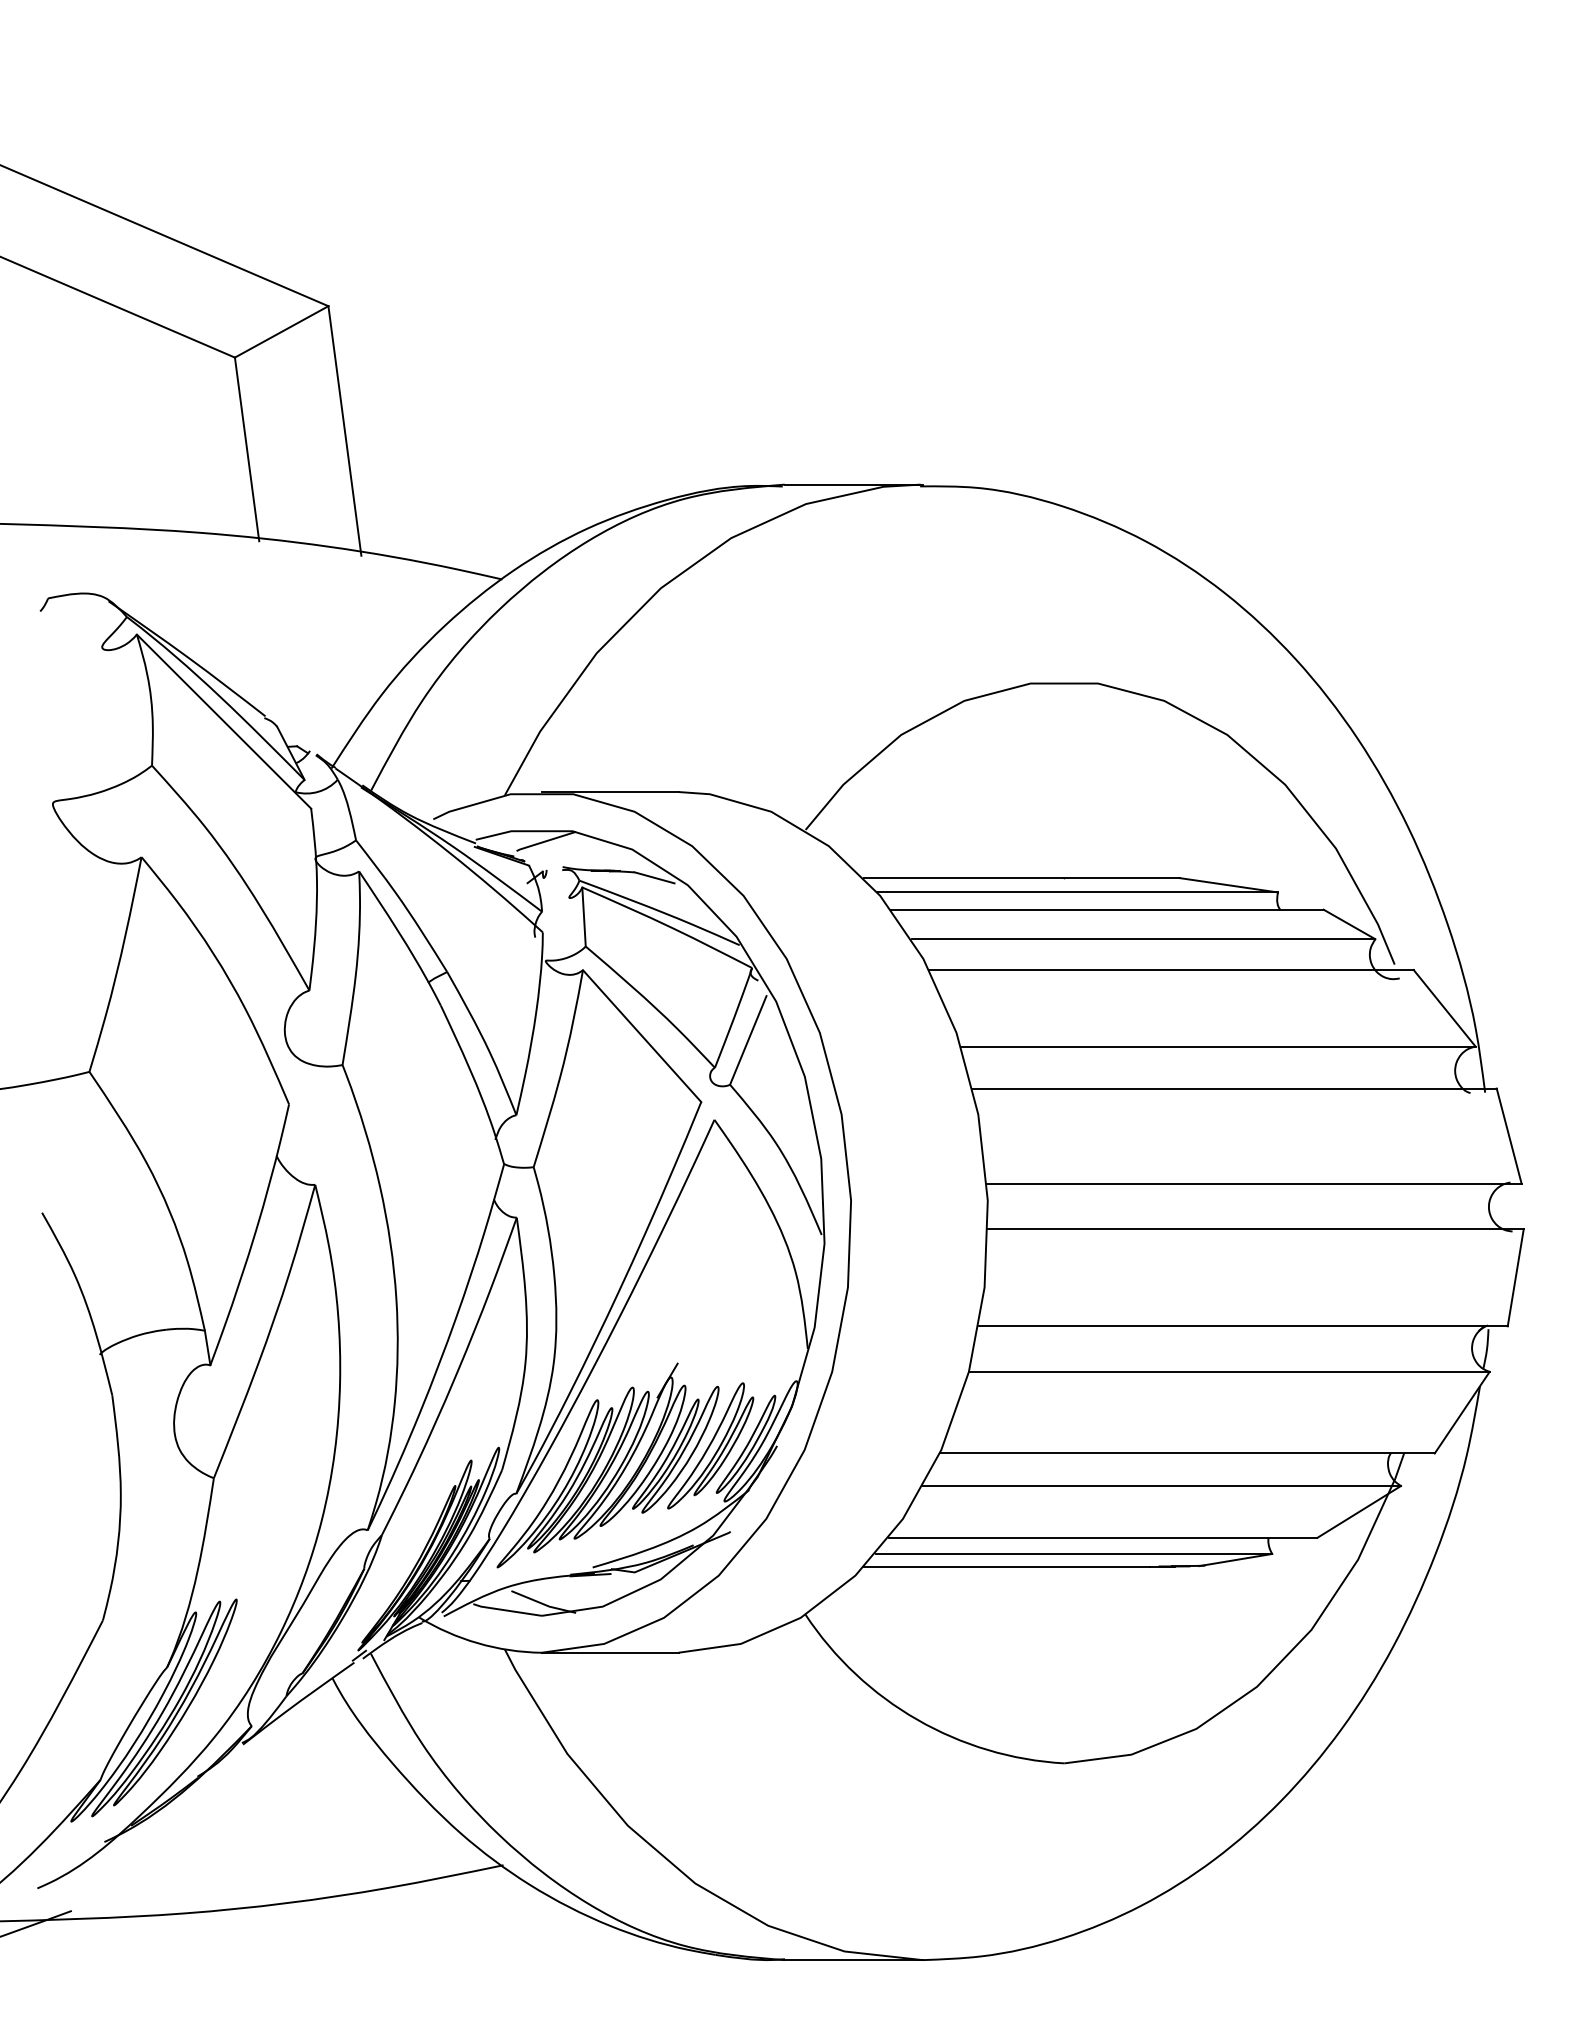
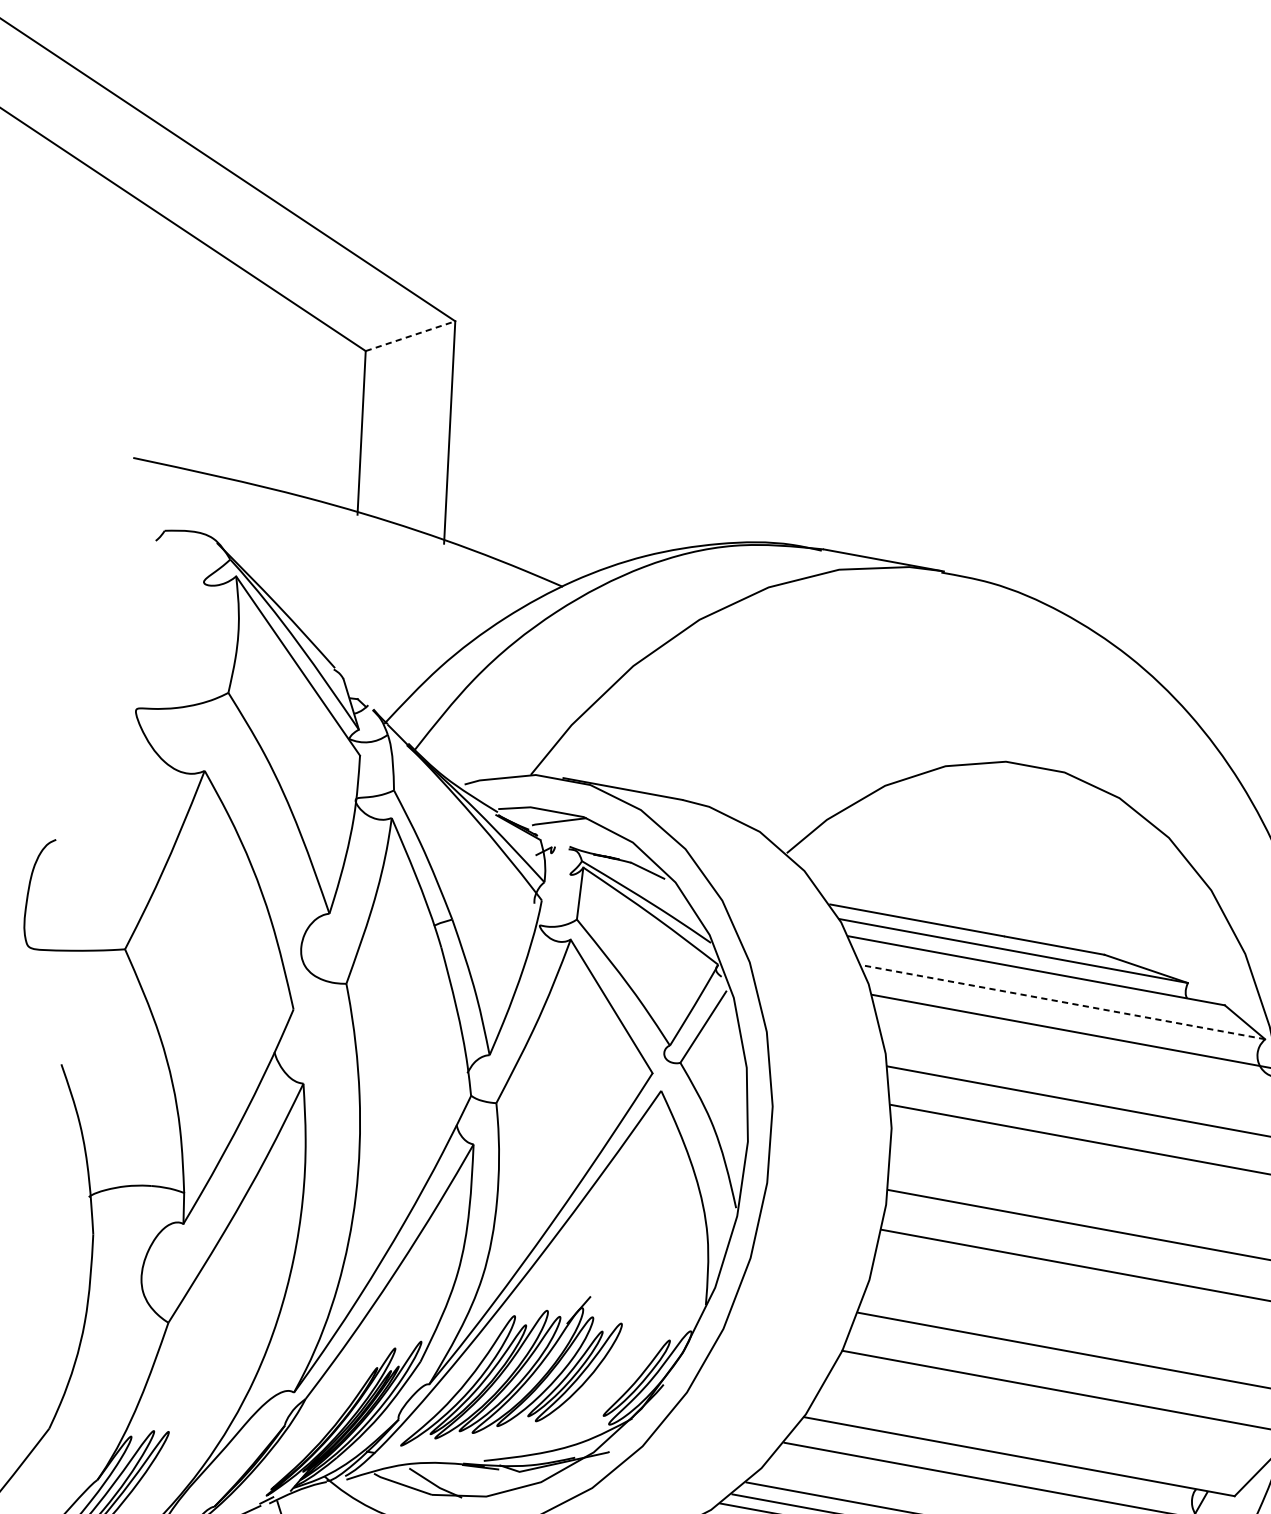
line: (282, 331) -> (411, 335), solid -> dashed
line: (1143, 939) -> (1063, 1002), solid -> dashed
part: (710, 1445) -> (605, 1373), removed

